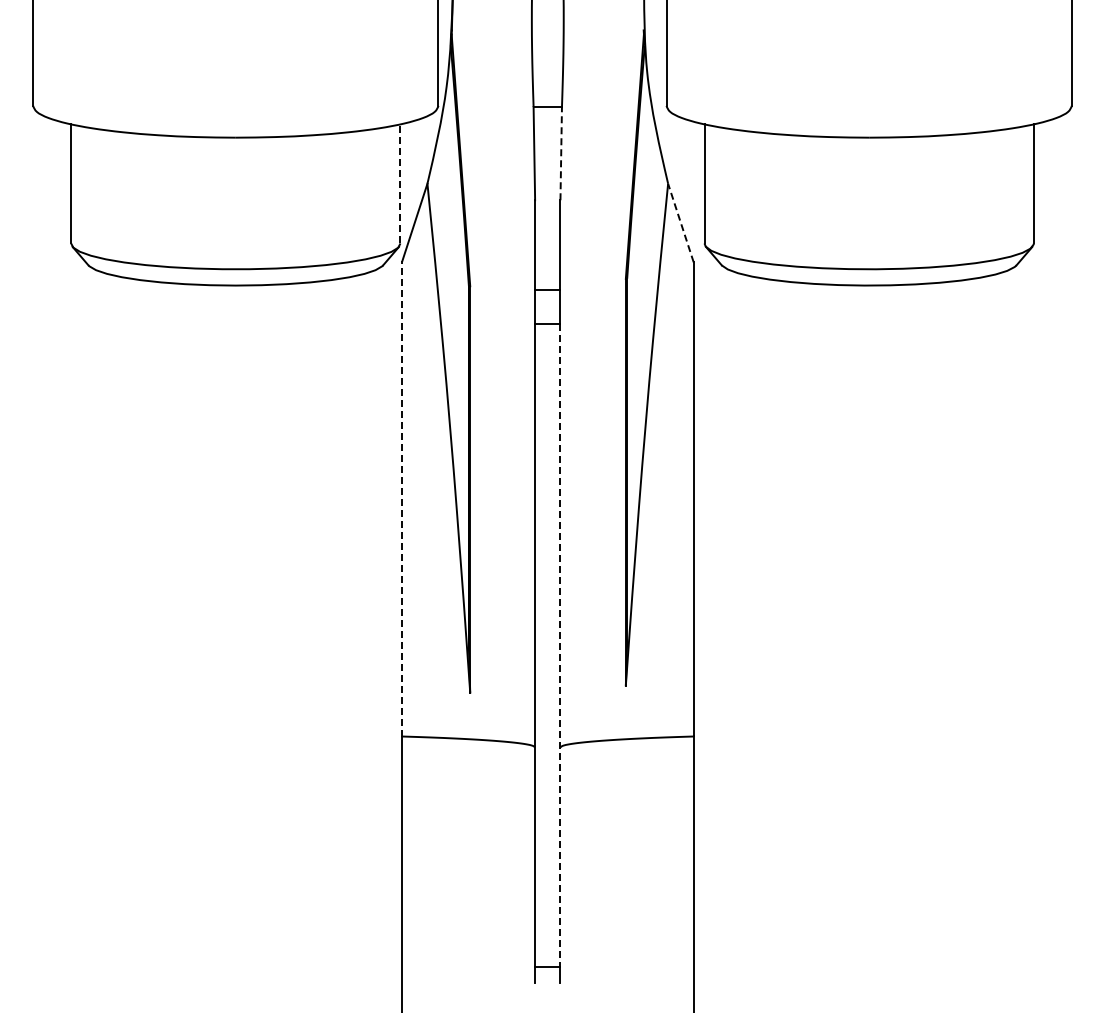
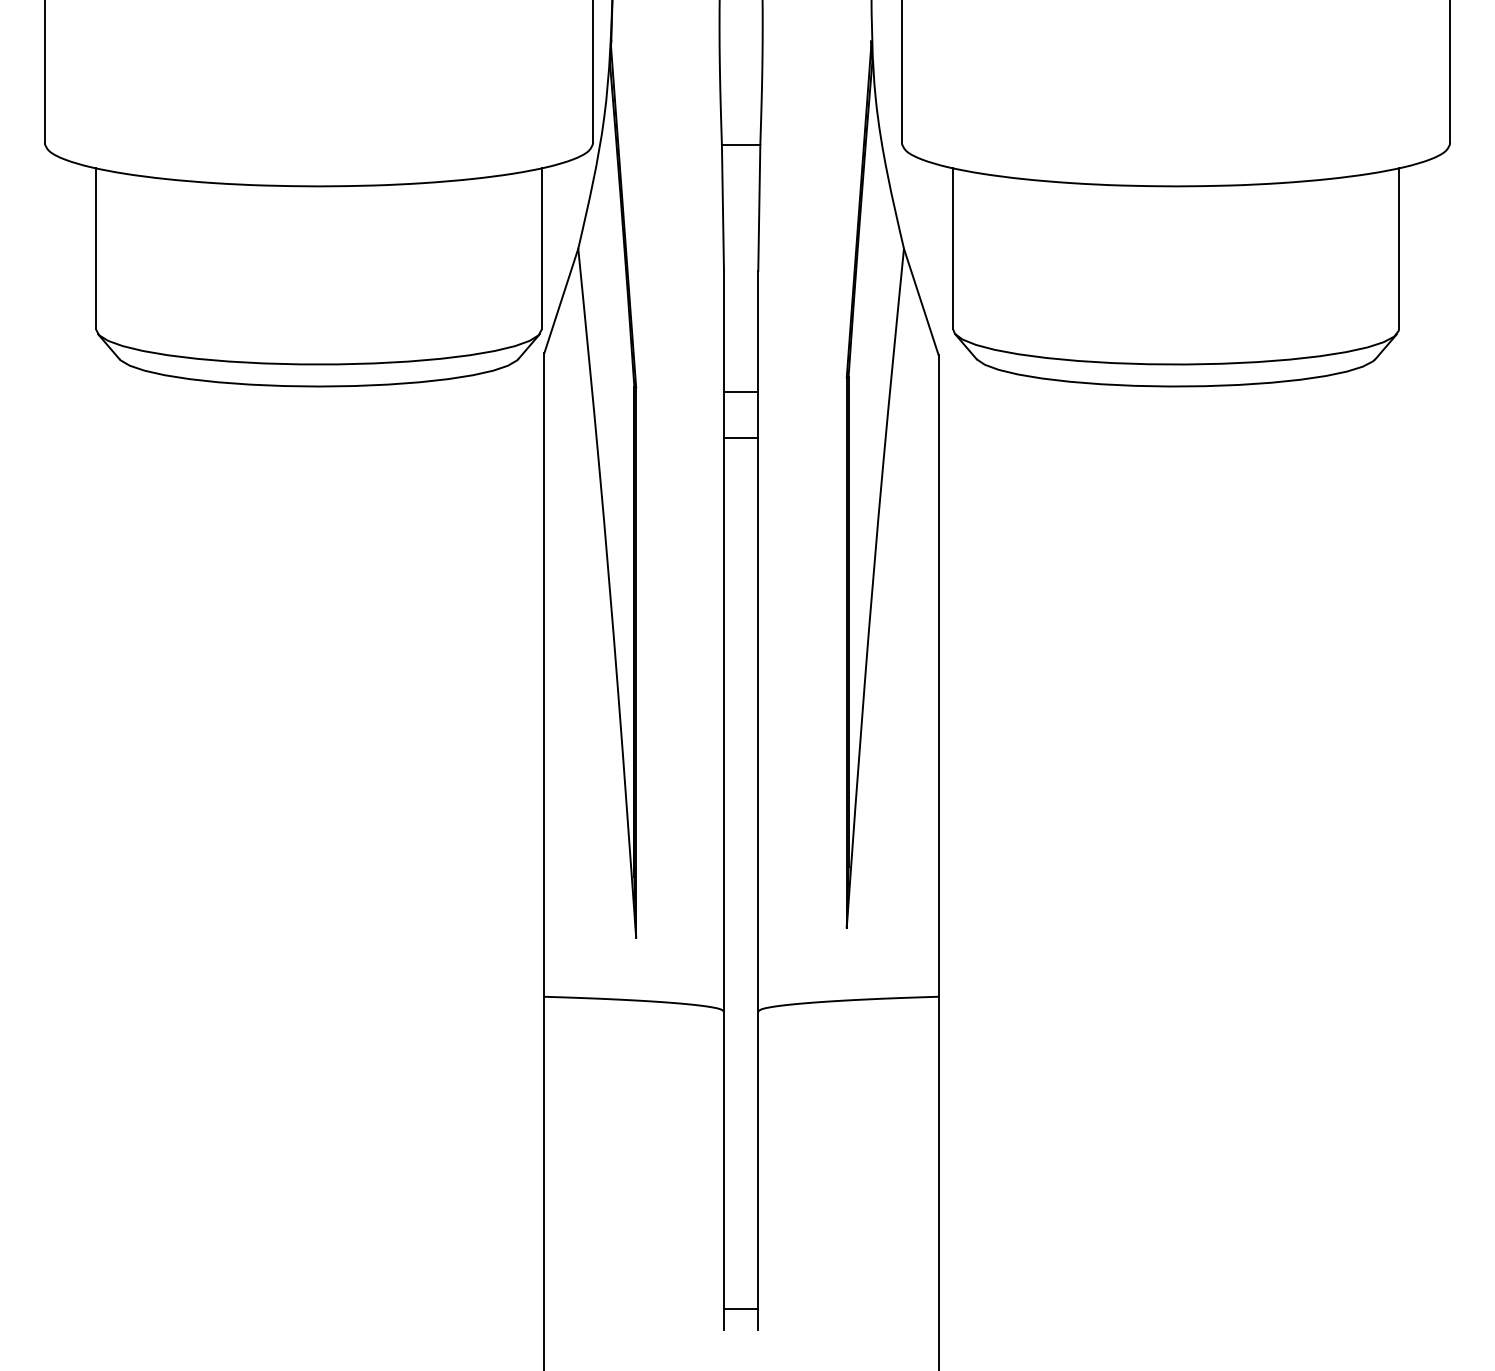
line: (561, 153) -> (759, 207), dashed -> solid
line: (400, 183) -> (541, 248), dashed -> solid
line: (680, 222) -> (920, 301), dashed -> solid
line: (402, 498) -> (544, 674), dashed -> solid
line: (560, 645) -> (758, 873), dashed -> solid

